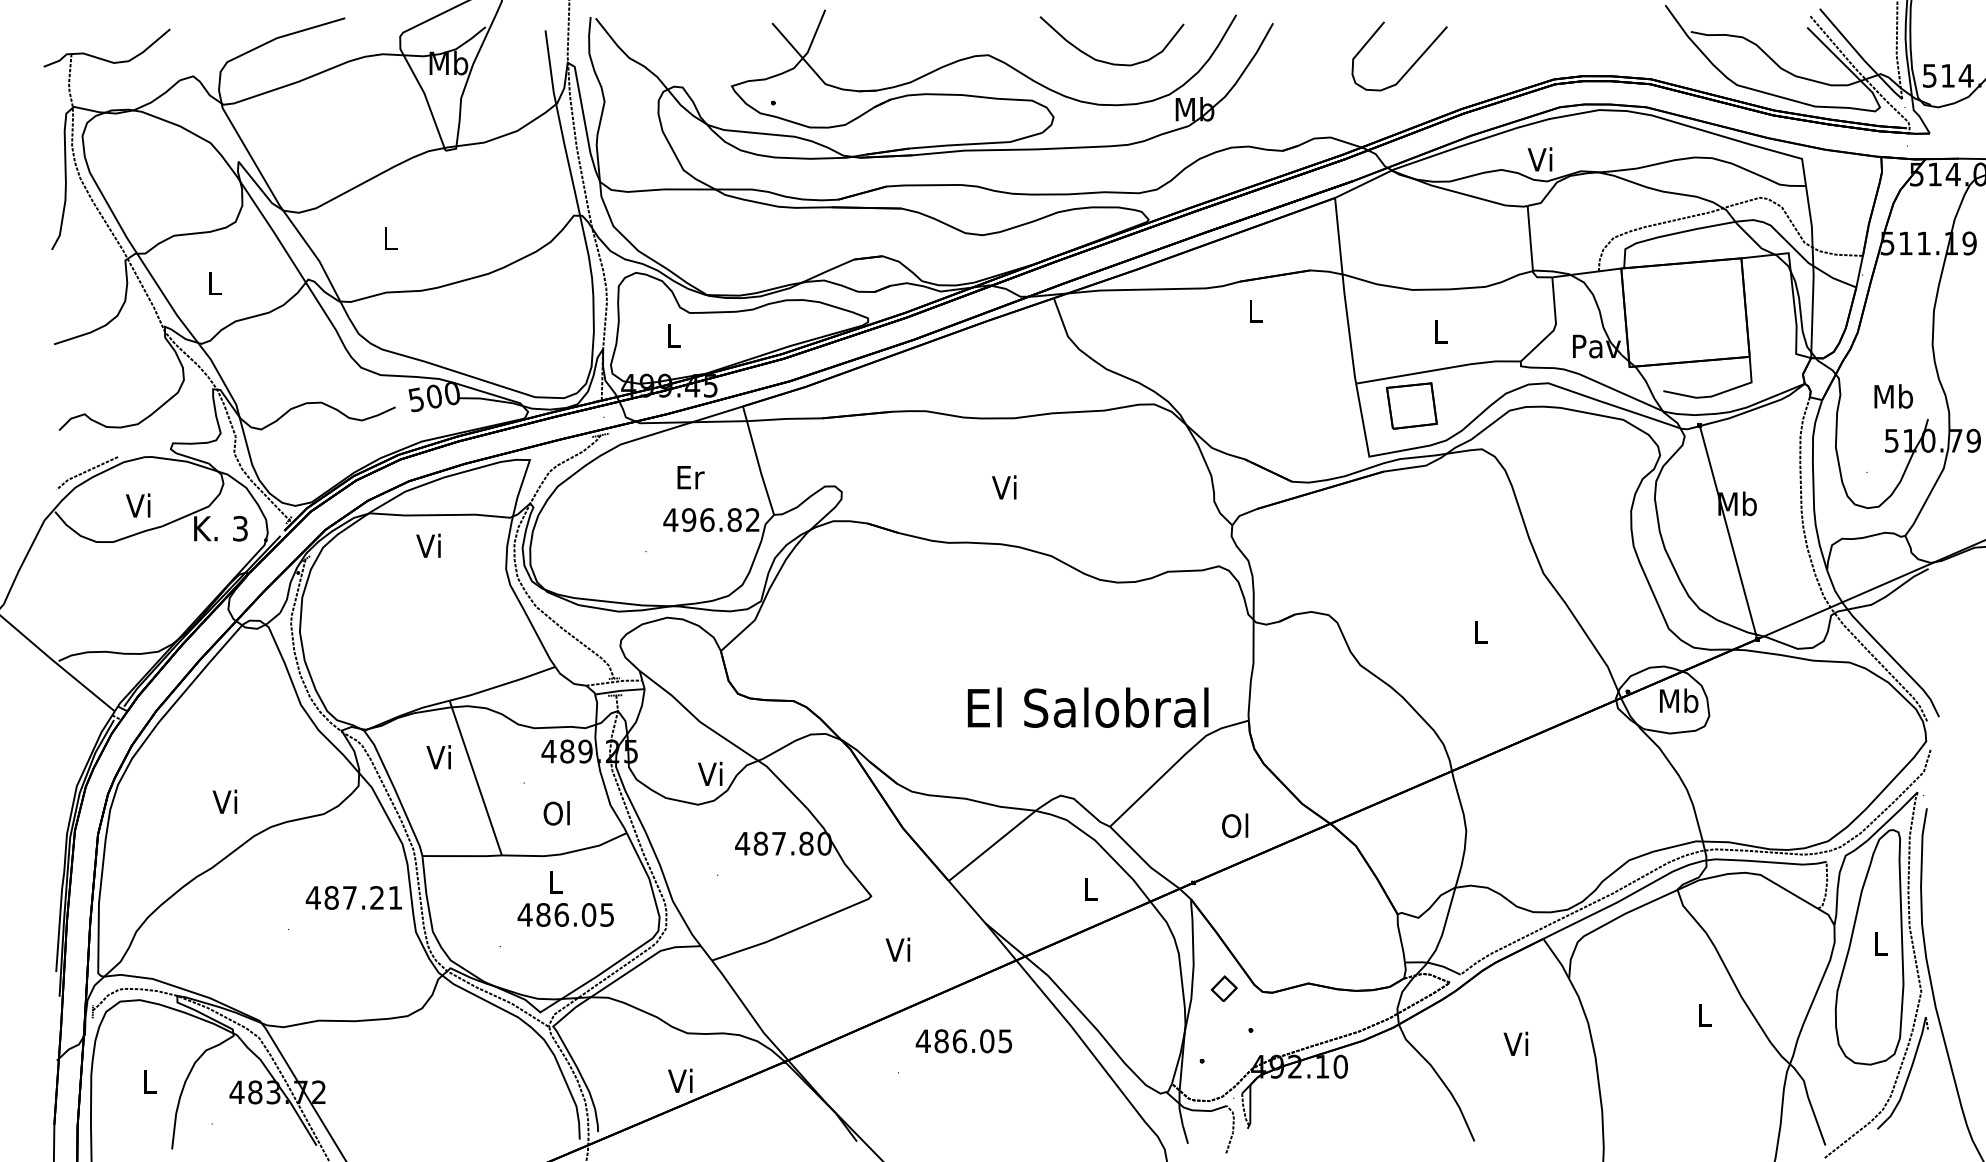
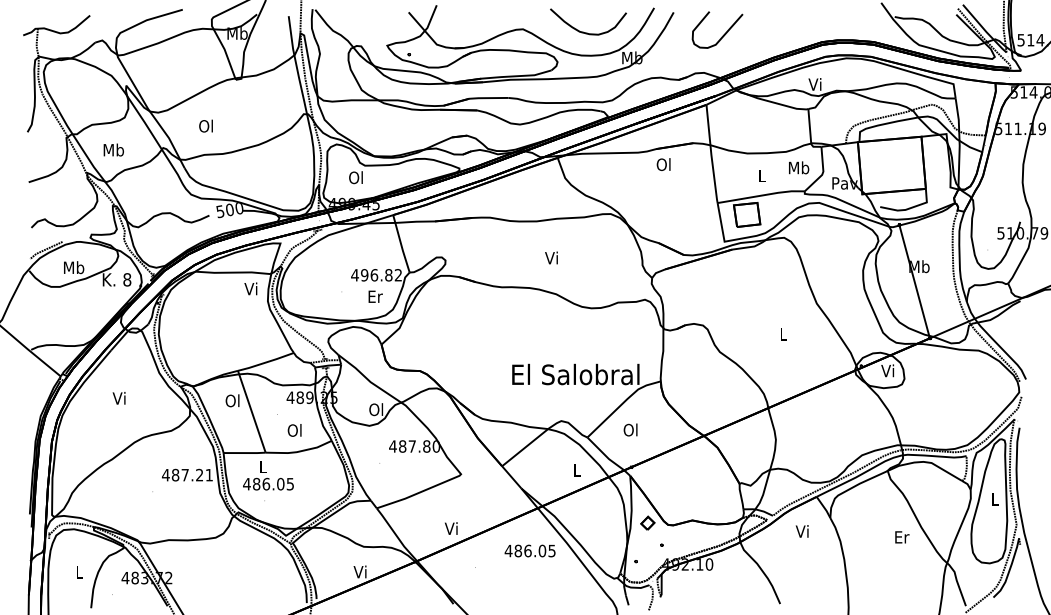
curve: (1410, 65) -> (723, 34), moved
text: (388, 237) -> (205, 125), L -> Ol
text: (214, 282) -> (113, 149), L -> Mb
text: (1253, 310) -> (663, 164), L -> Ol
text: (671, 335) -> (355, 177), L -> Ol
text: (1894, 395) -> (799, 167), moved
text: (690, 477) -> (375, 296), moved
text: (1004, 486) -> (551, 257), moved
text: (140, 505) -> (74, 267), Vi -> Mb
text: (240, 528) -> (127, 279), 3 -> 8
text: (427, 545) -> (250, 288), moved
text: (1679, 700) -> (888, 370), Mb -> Vi
text: (439, 756) -> (232, 400), Vi -> Ol
text: (711, 773) -> (376, 409), Vi -> Ol
text: (223, 802) -> (118, 398), moved
text: (1234, 824) -> (630, 429), moved
text: (565, 898) -> (268, 475), moved
text: (898, 949) -> (451, 528), moved
text: (1705, 1015) -> (902, 537), L -> Er
text: (962, 1040) -> (529, 550), moved
text: (1514, 1044) -> (801, 531), moved

